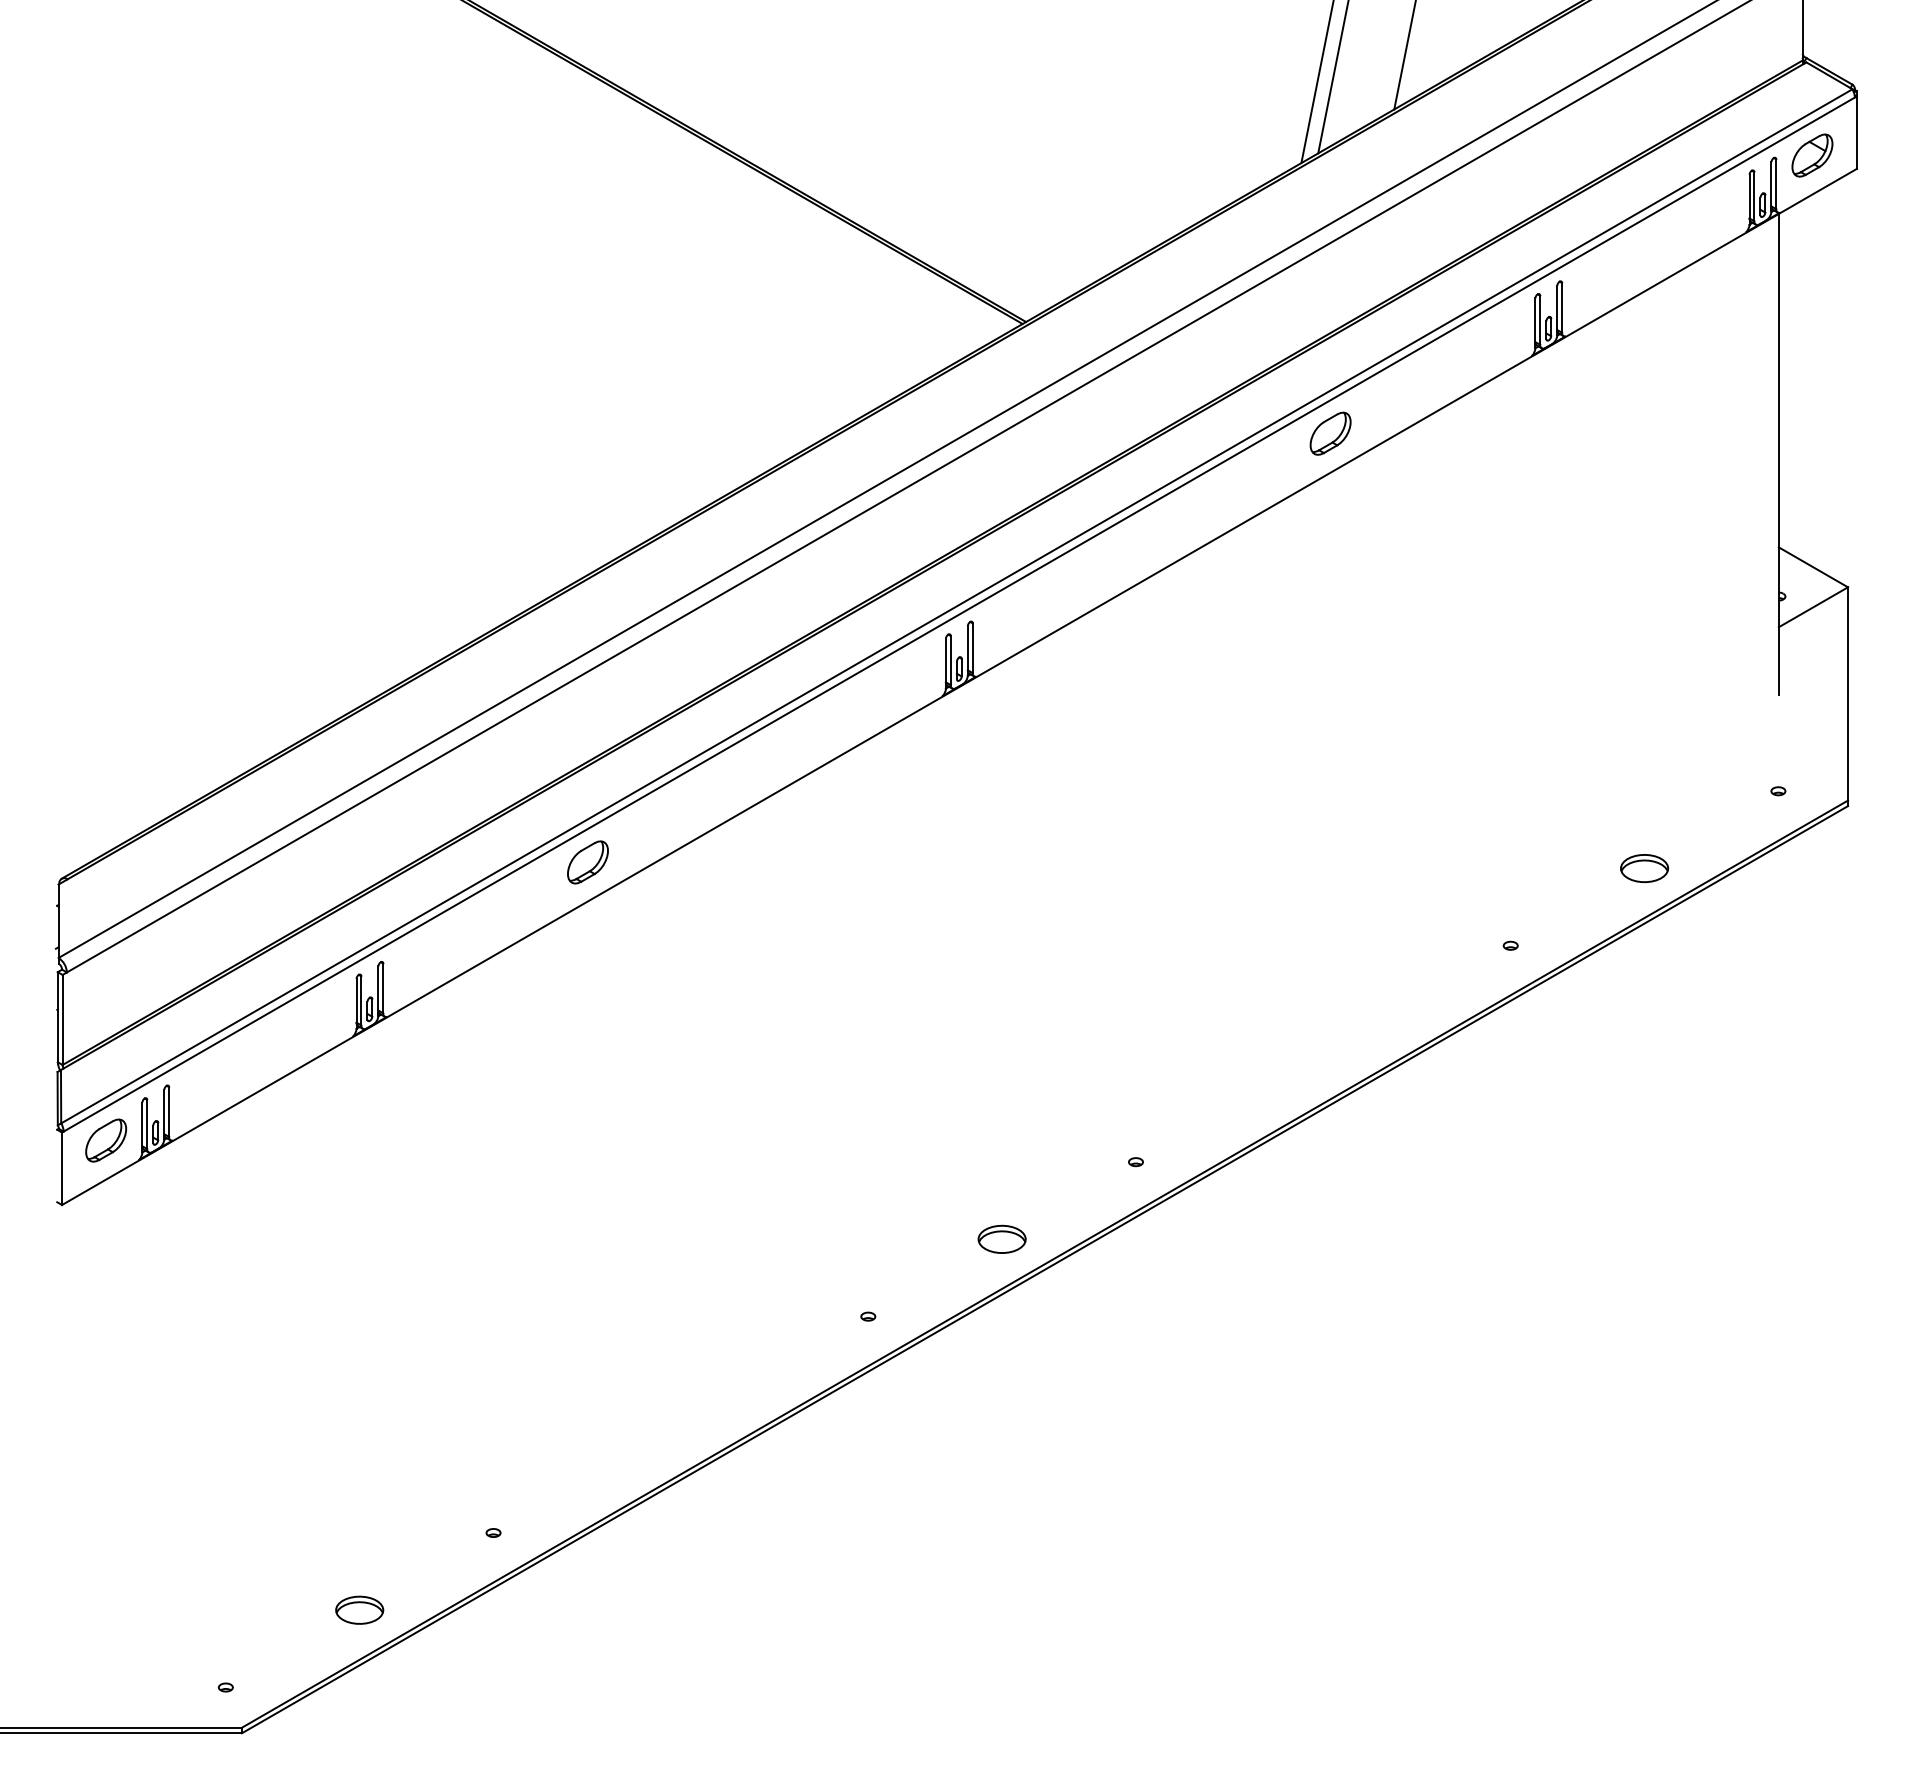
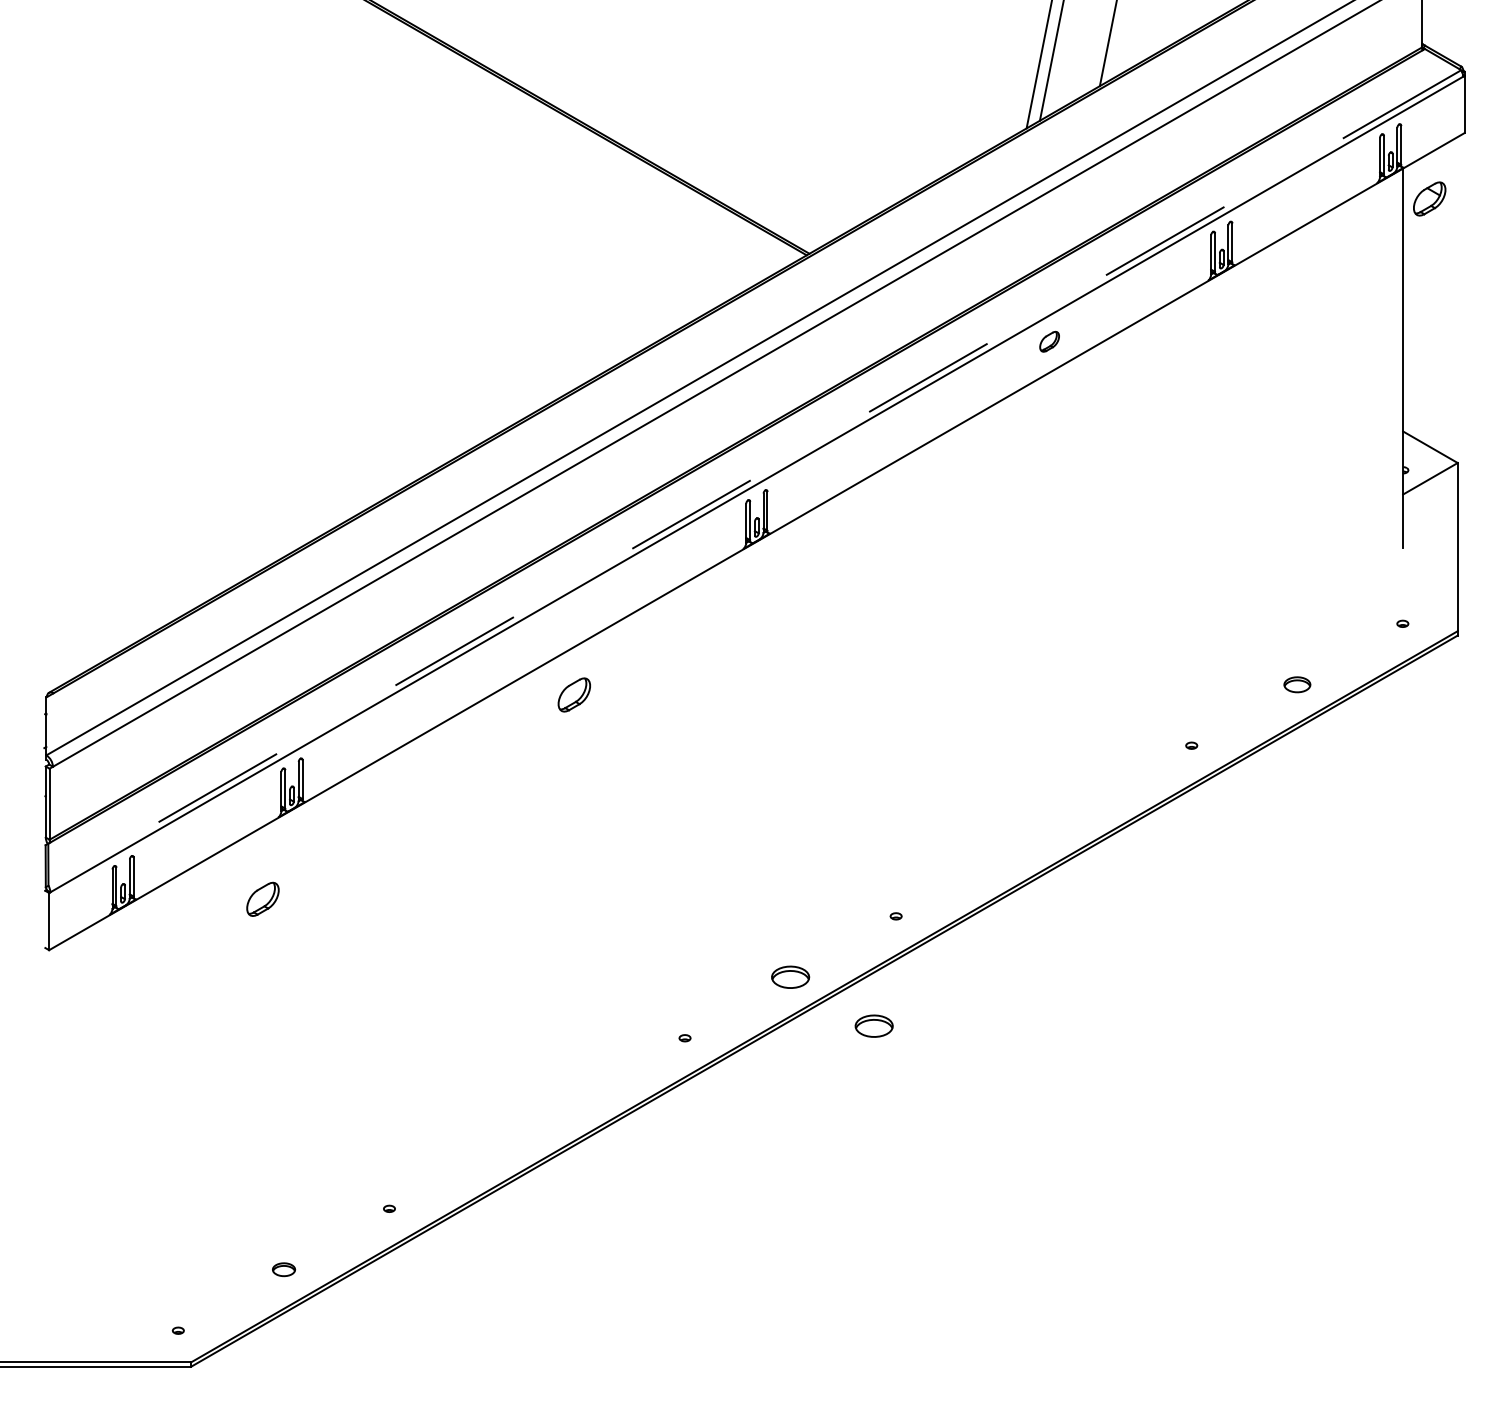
part: (1812, 155) -> (1429, 198), moved
part: (1330, 433) -> (1049, 341), size x0.6
line: (956, 606) -> (754, 478), solid -> dashed
part: (587, 862) -> (573, 695), moved
part: (1644, 868) -> (1297, 684), size x0.7
part: (105, 1140) -> (262, 899), moved
part: (1107, 1300) -> (873, 1025), added
part: (359, 1609) -> (283, 1269), size x0.6

